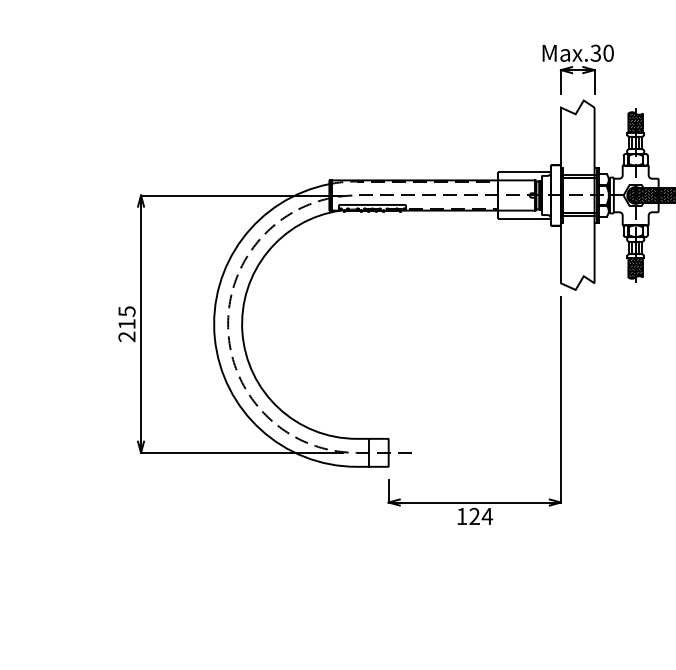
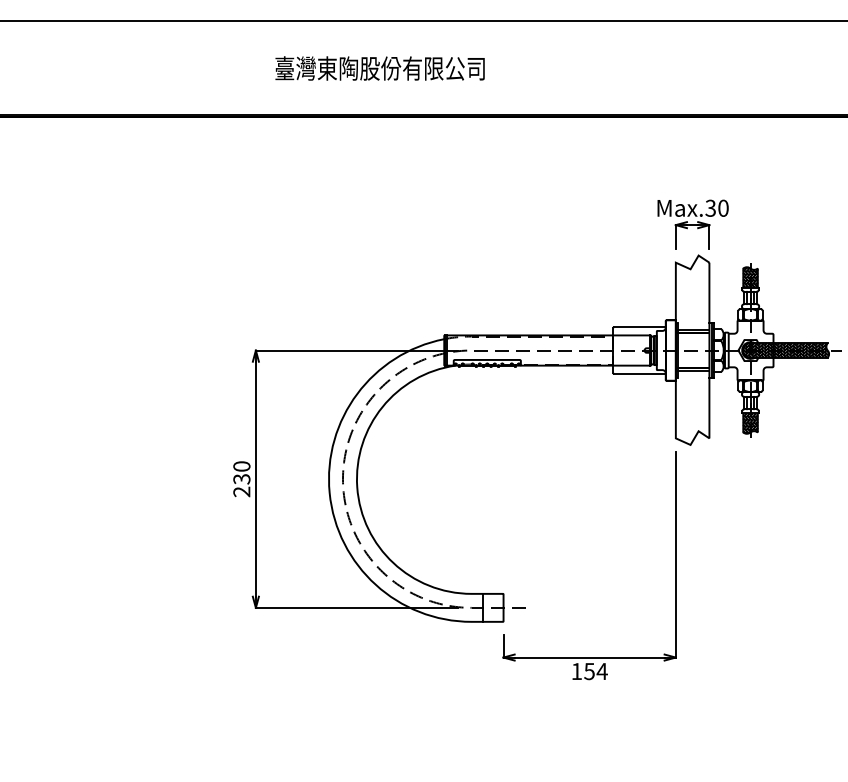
text: (126, 317) -> (241, 472), 215 -> 230
text: (474, 516) -> (589, 671), 124 -> 154

